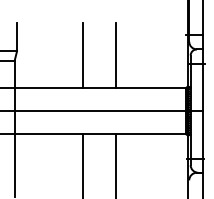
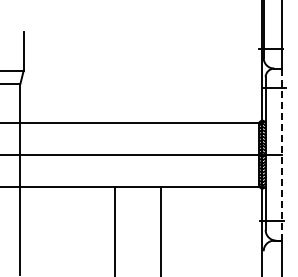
line: (82, 55) -> (114, 77), removed
line: (115, 55) -> (161, 77), removed
line: (202, 110) -> (282, 154), solid -> dashed

